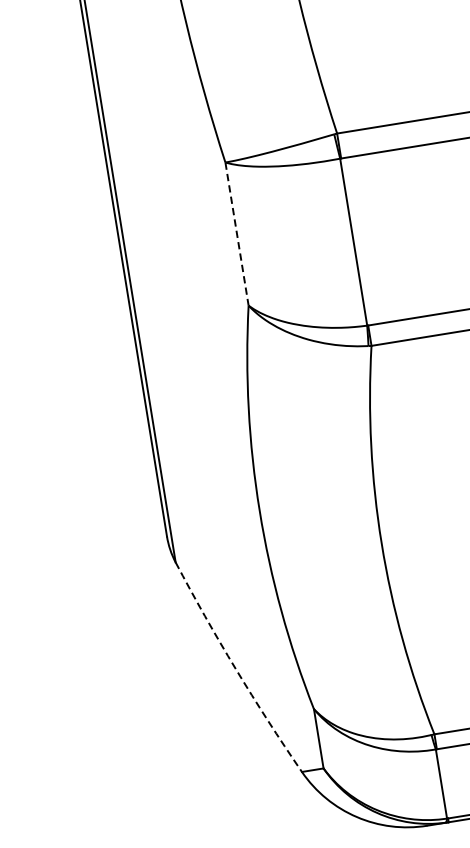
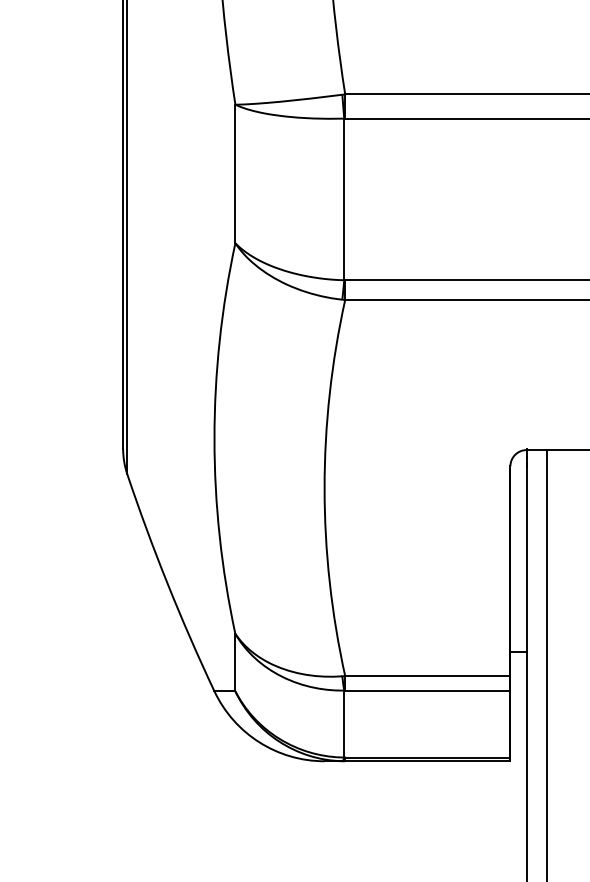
line: (237, 234) -> (235, 174), dashed -> solid
arc: (235, 669) -> (167, 584), dashed -> solid

